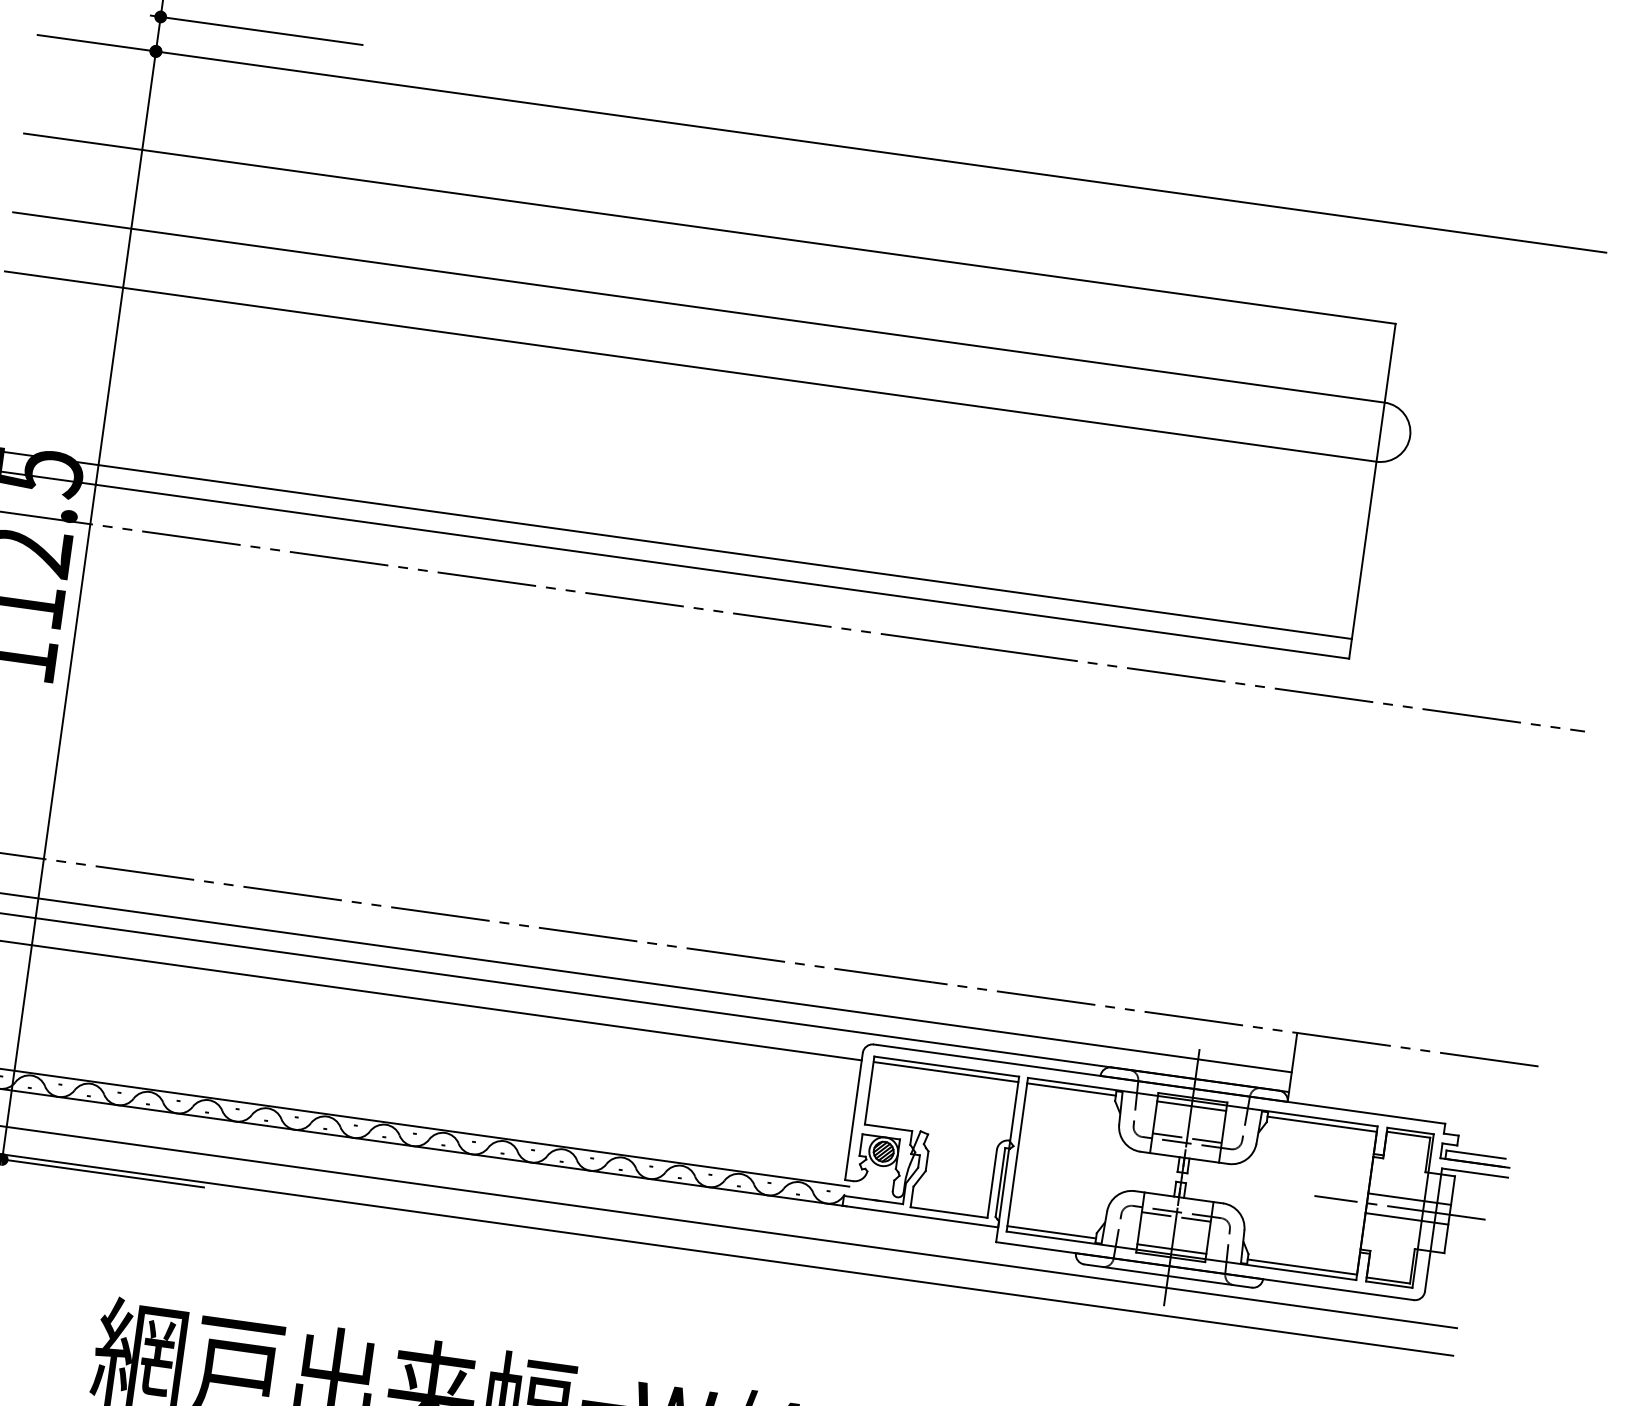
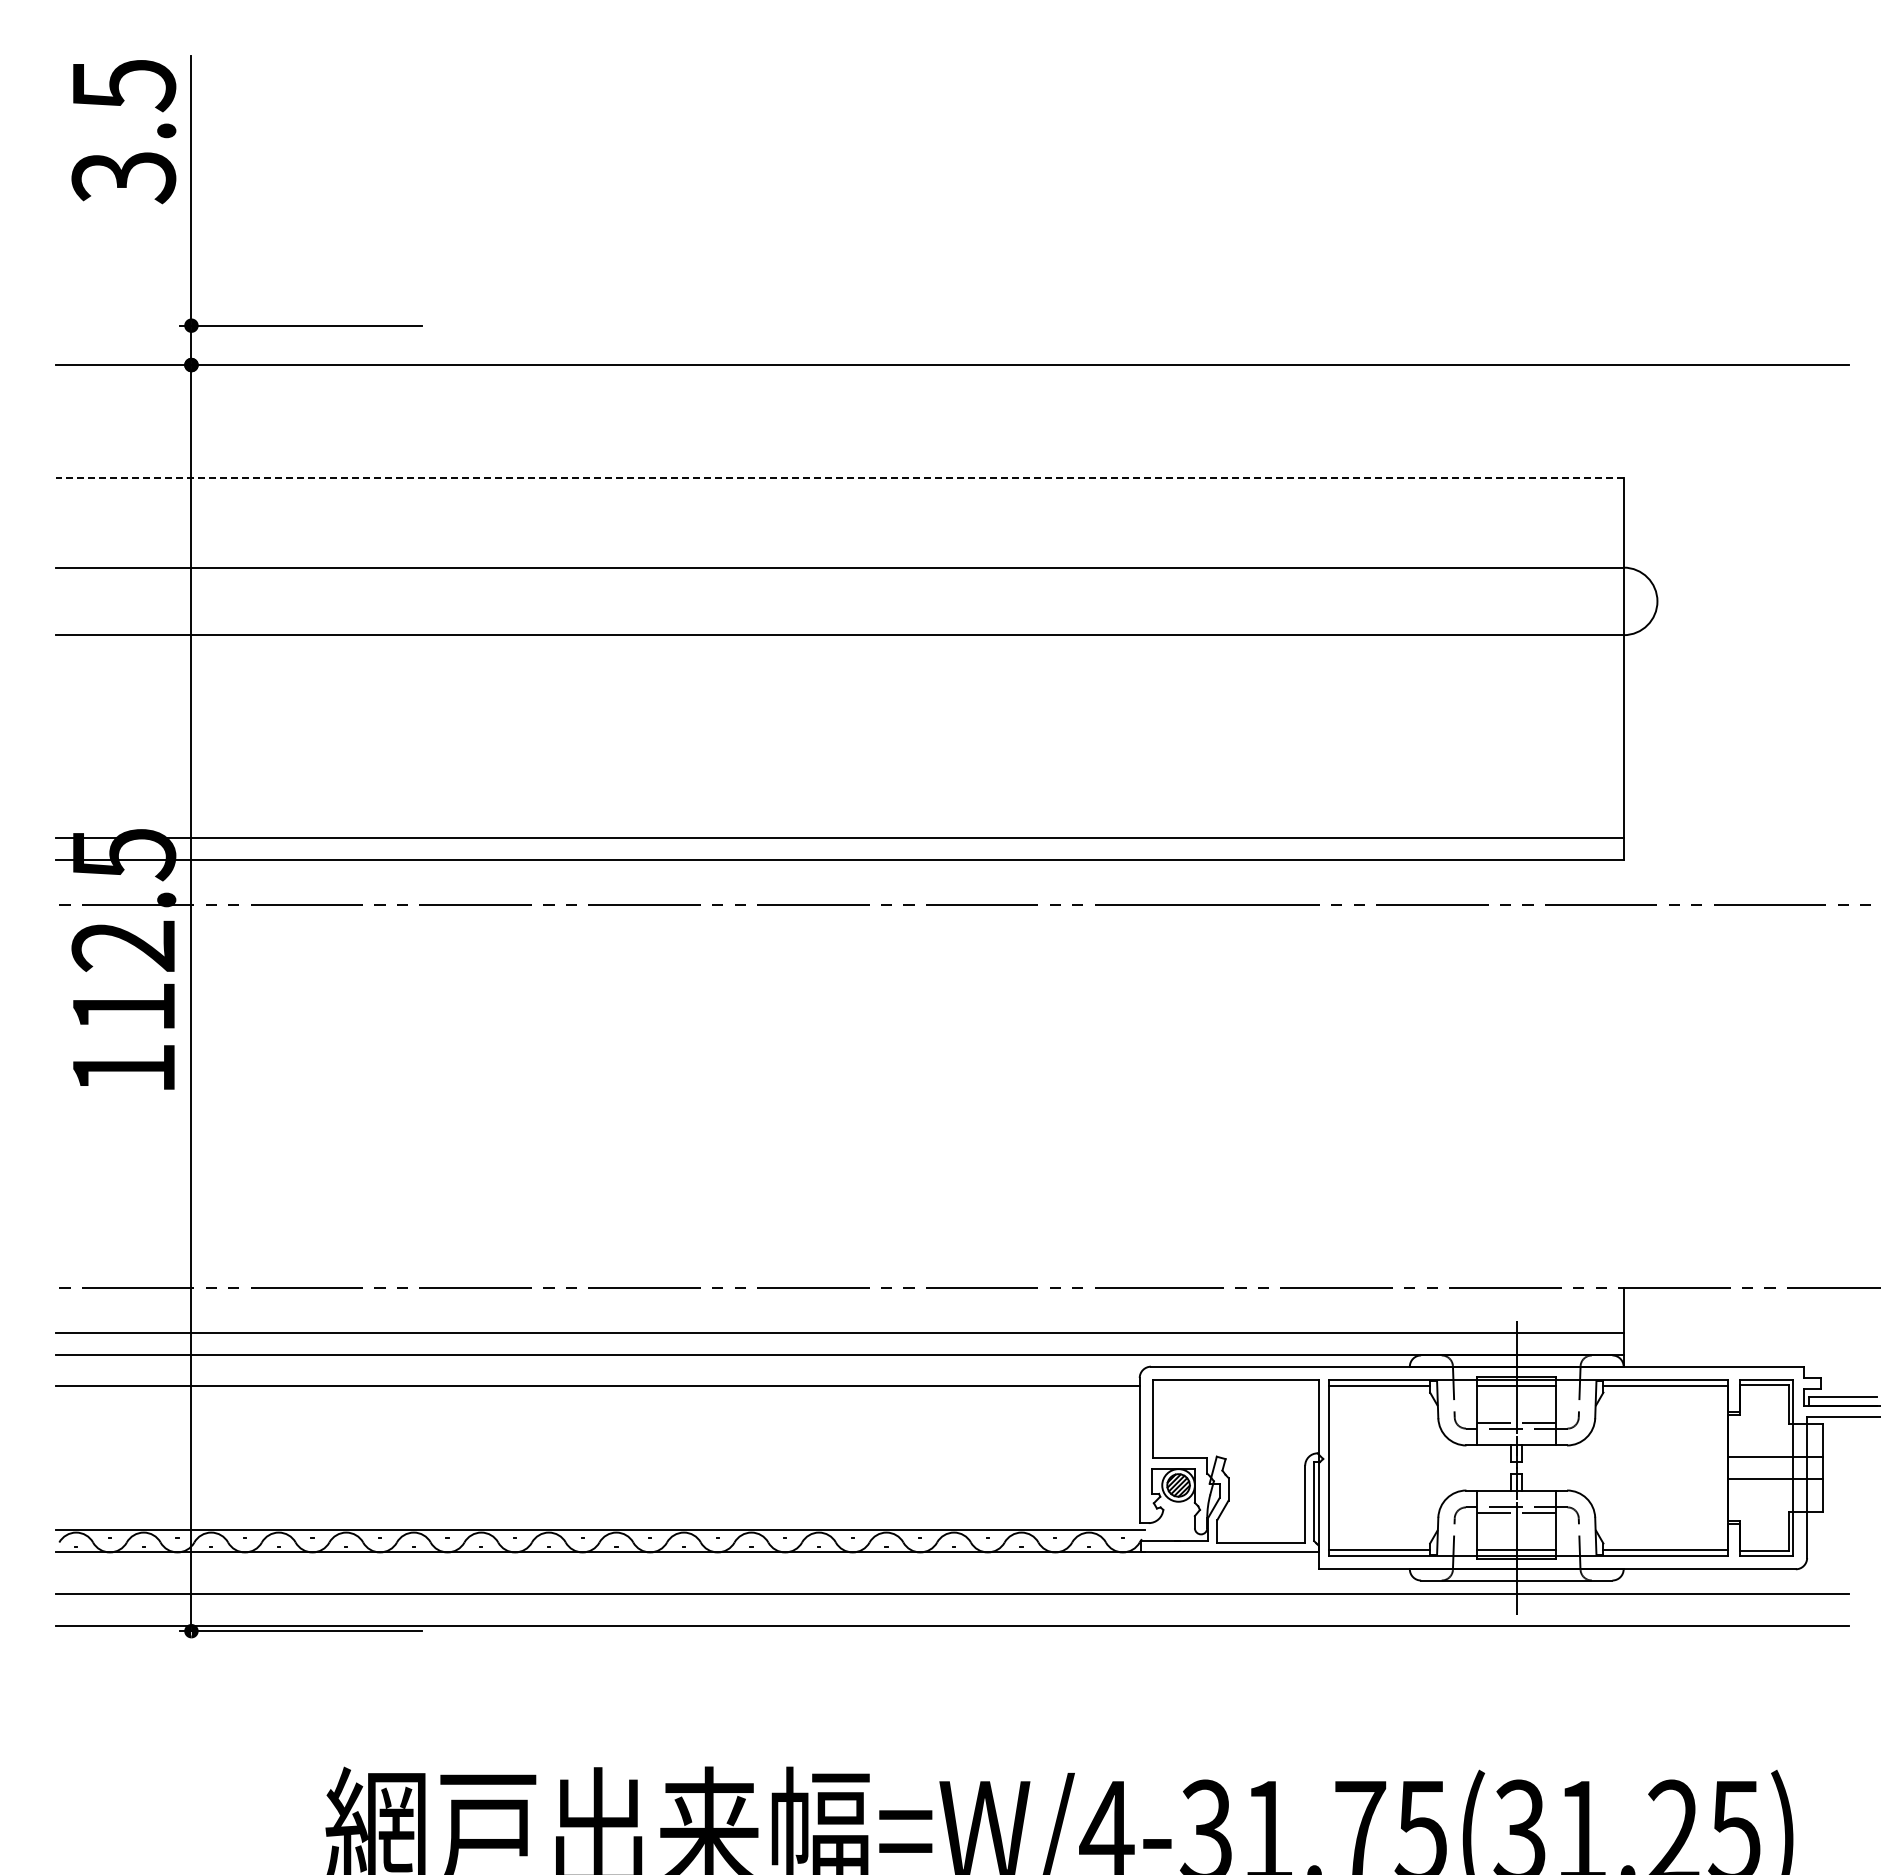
line: (710, 228) -> (840, 477), solid -> dashed
line: (946, 1072) -> (1236, 1386), removed
line: (1399, 1207) -> (1765, 1467), removed

